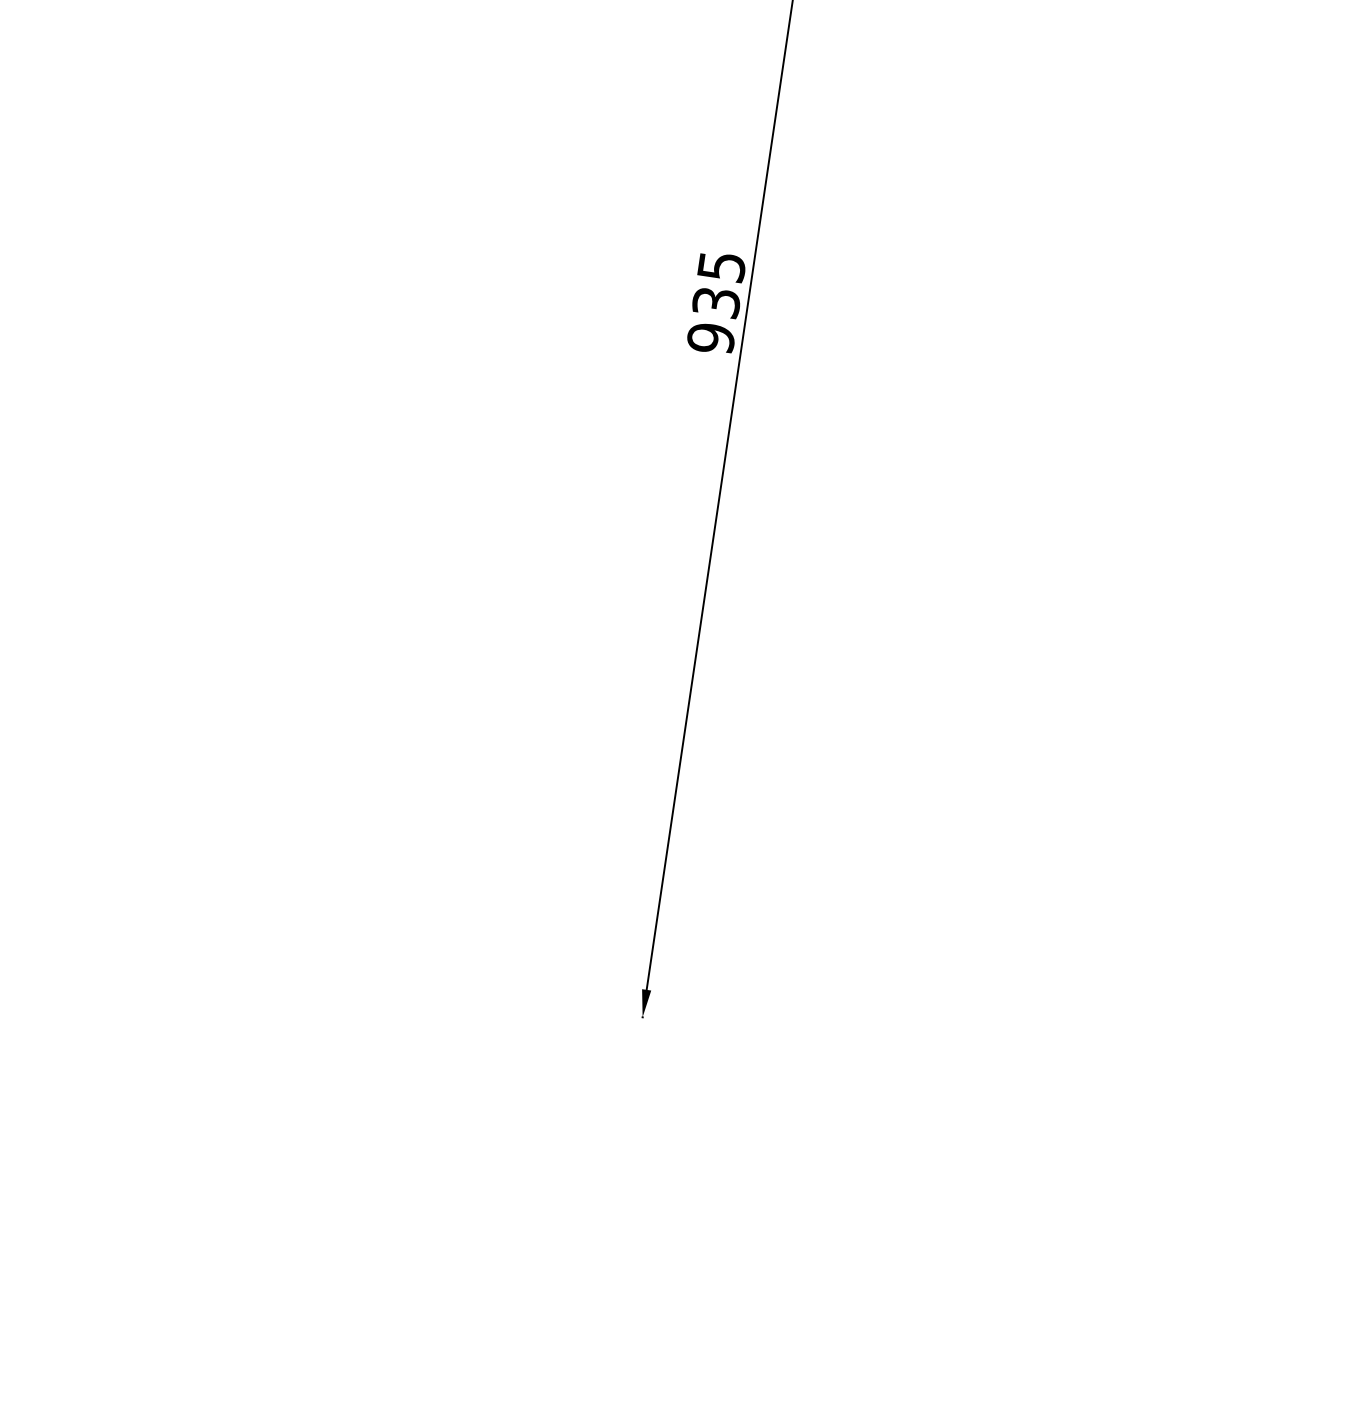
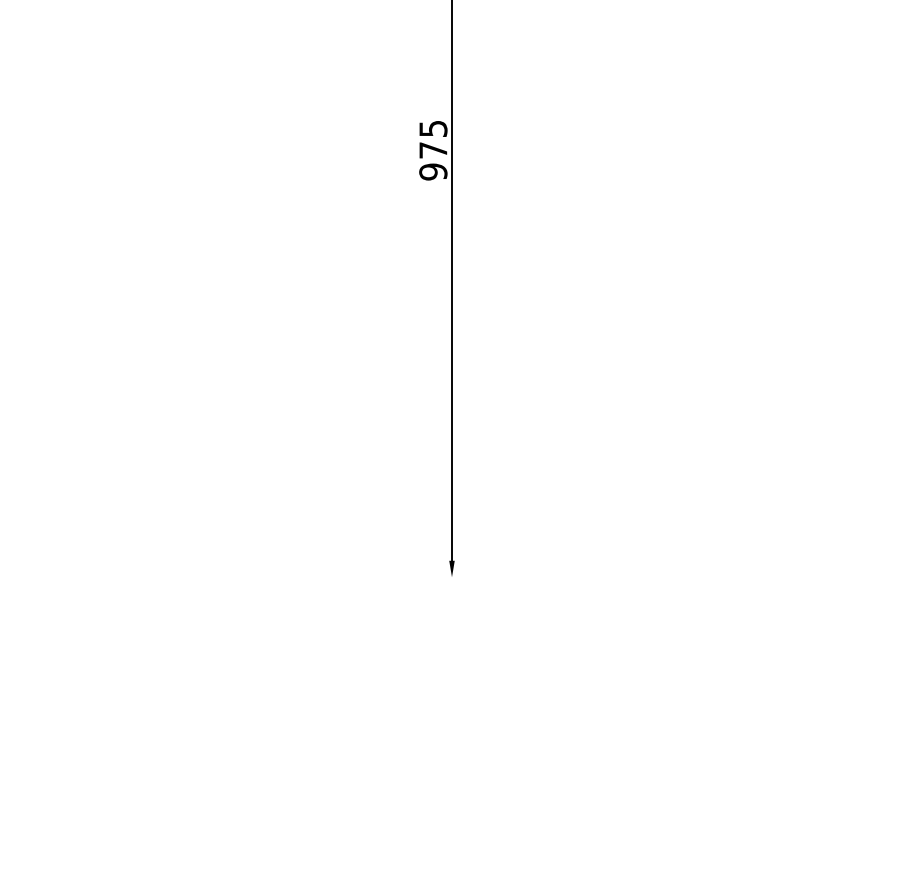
text: (716, 302) -> (433, 150), 935 -> 975

